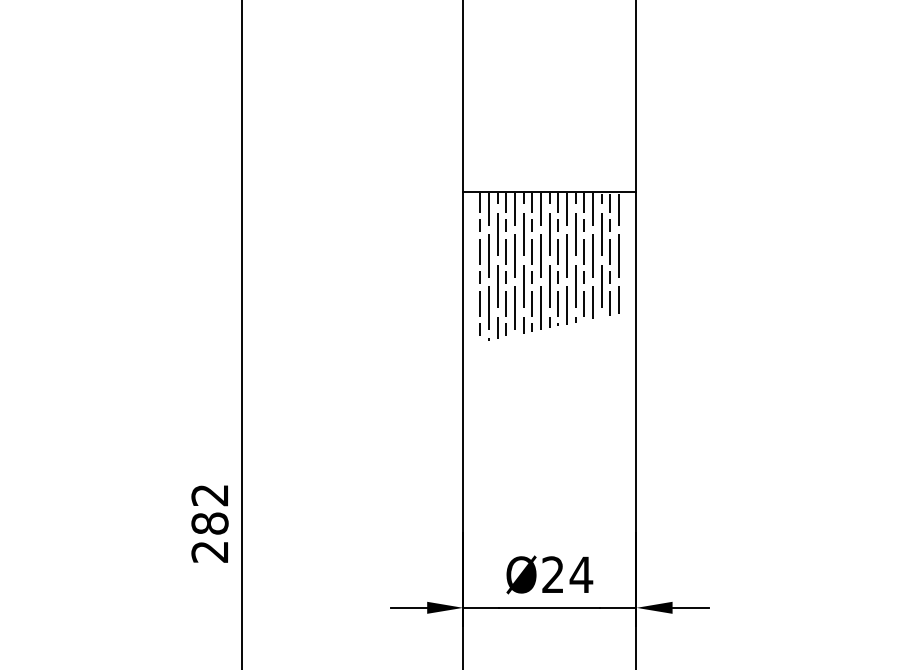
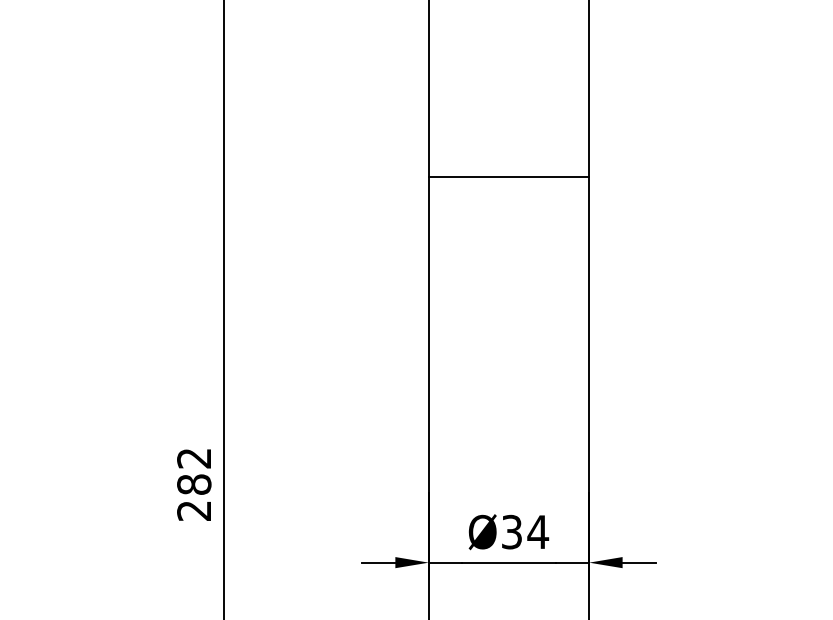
hatch: (549, 266) -> (508, 246), removed
text: (552, 575) -> (511, 532), Ø24 -> Ø34

